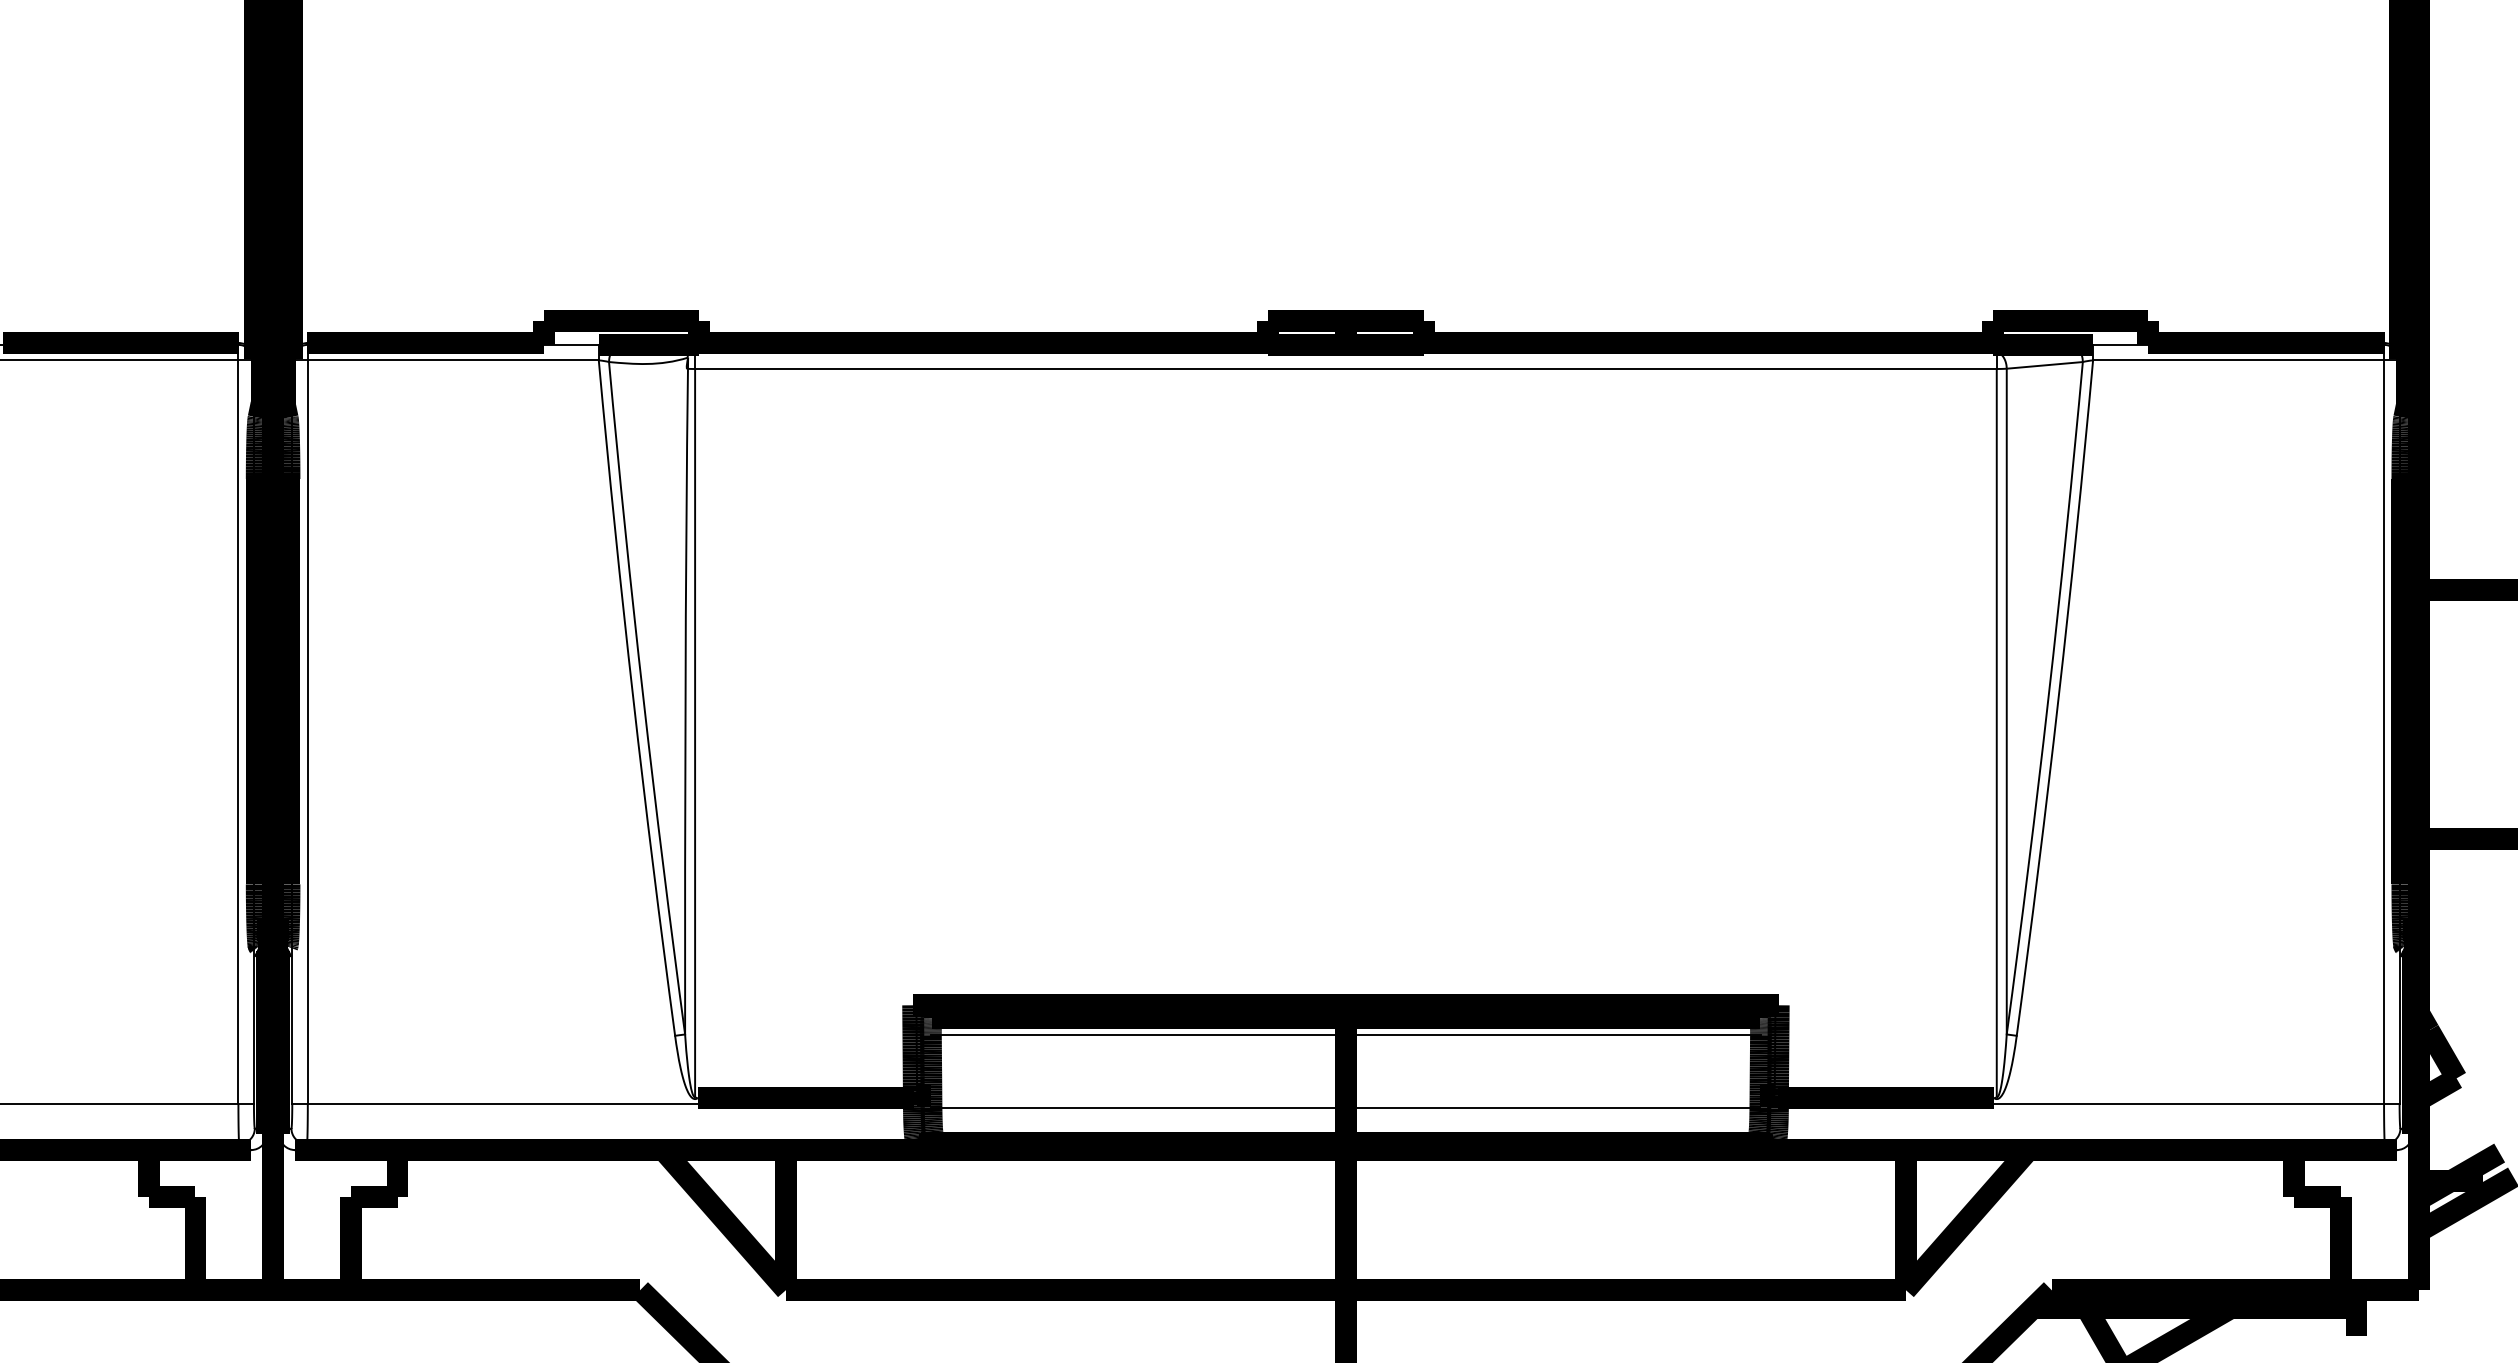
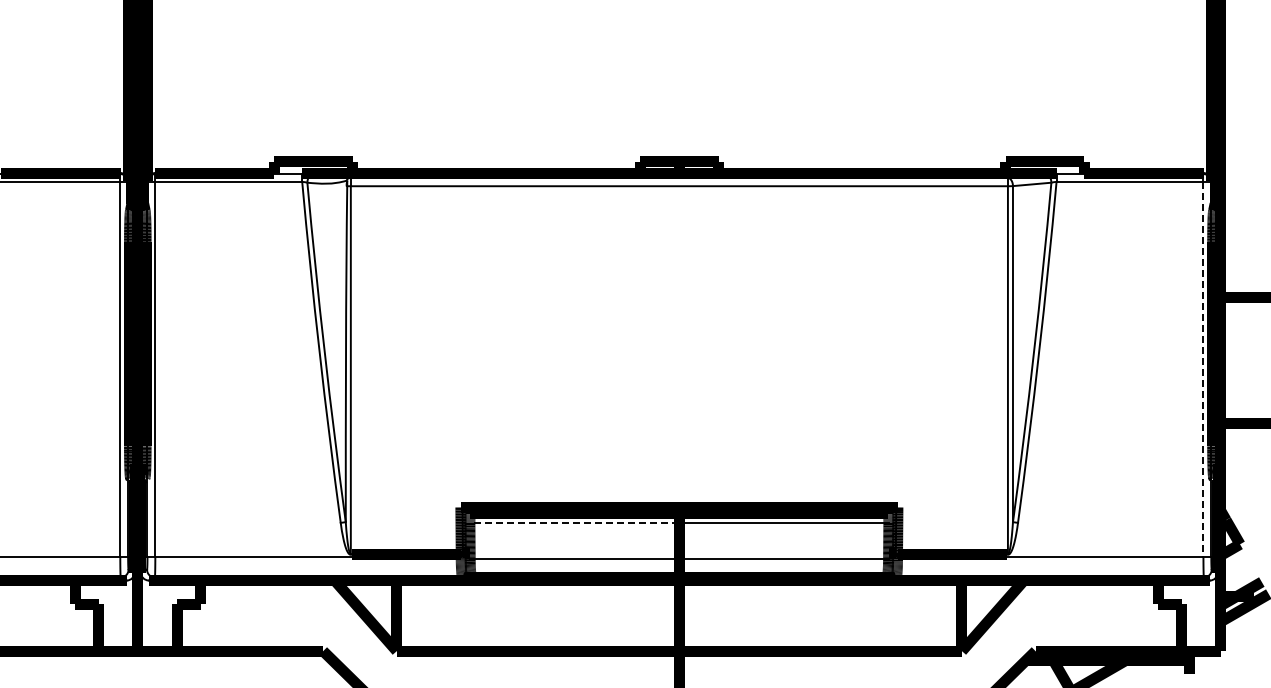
line: (2384, 732) -> (1203, 369), solid -> dashed
line: (1138, 1035) -> (574, 522), solid -> dashed

